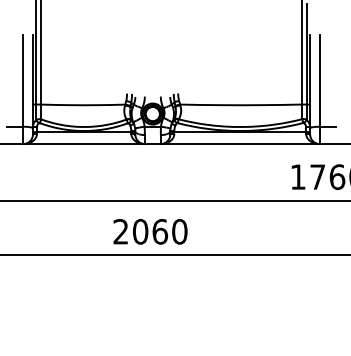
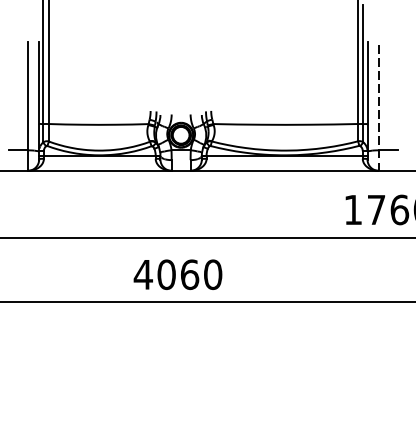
line: (319, 89) -> (378, 106), solid -> dashed
text: (120, 231) -> (142, 274), 2060 -> 4060

